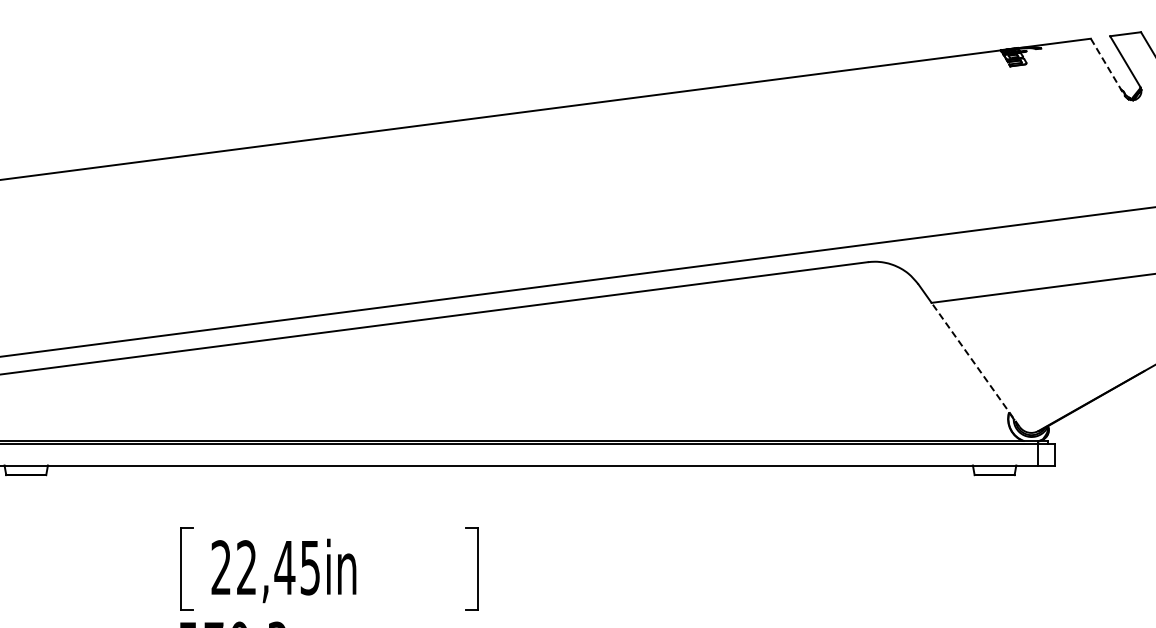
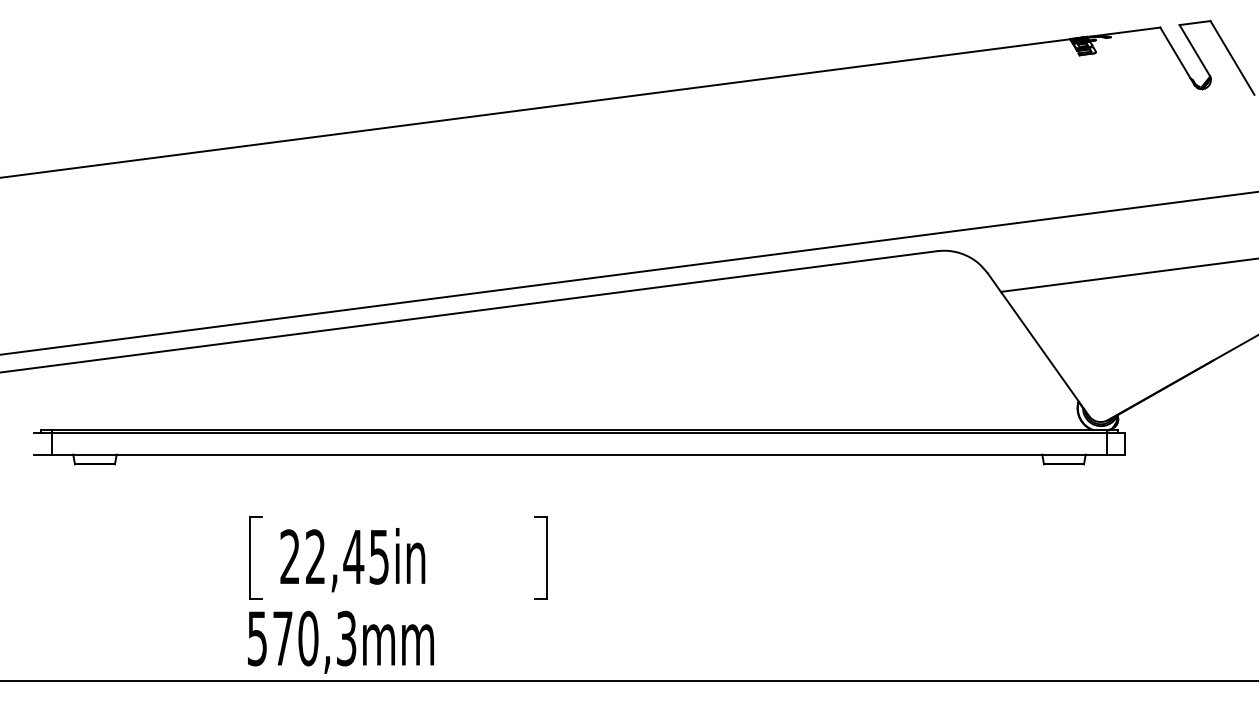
line: (1108, 67) -> (1177, 56), dashed -> solid
line: (975, 364) -> (1044, 353), dashed -> solid

